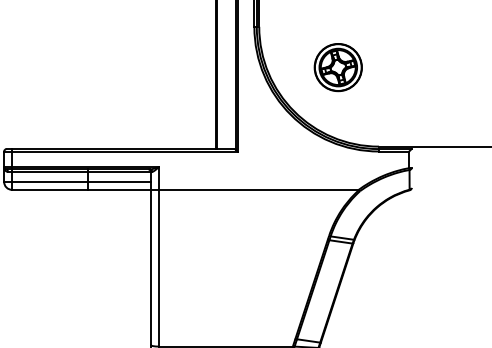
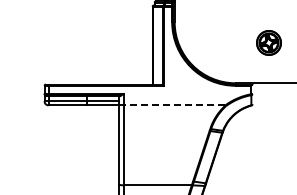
part: (337, 66) -> (268, 42), moved
line: (258, 190) -> (174, 105), solid -> dashed

